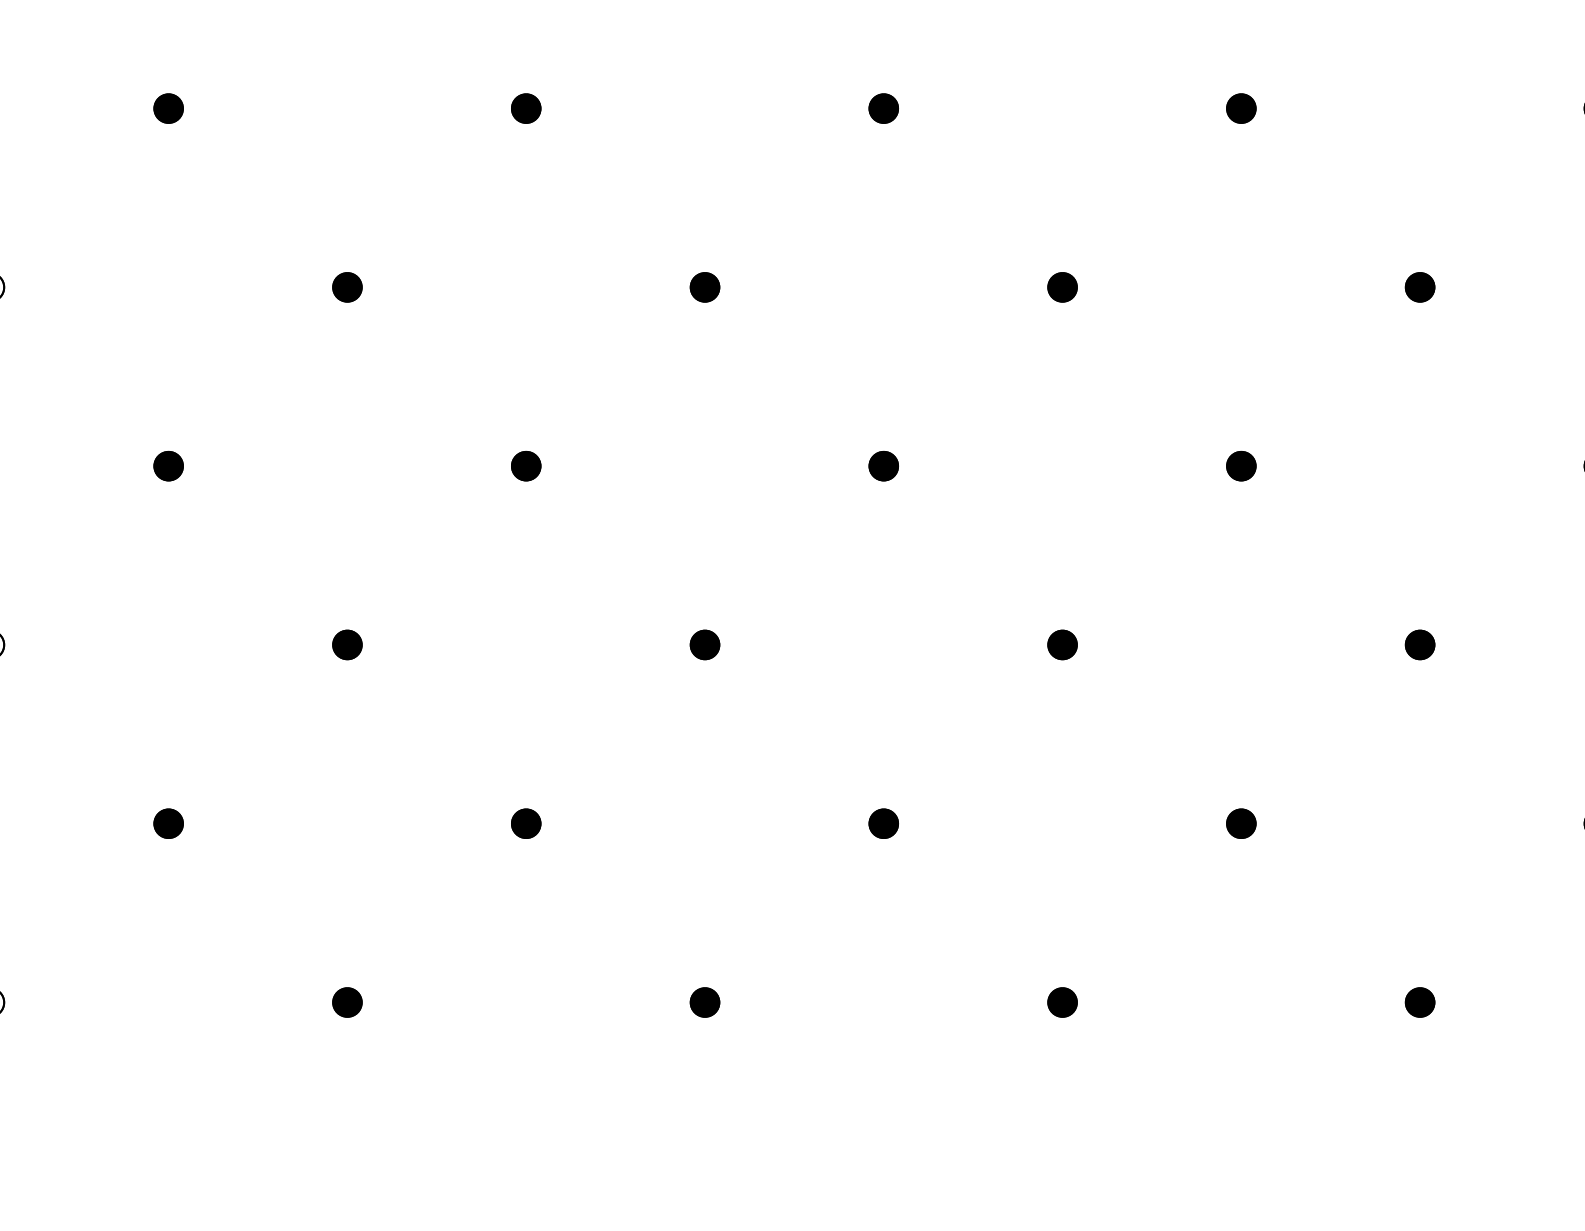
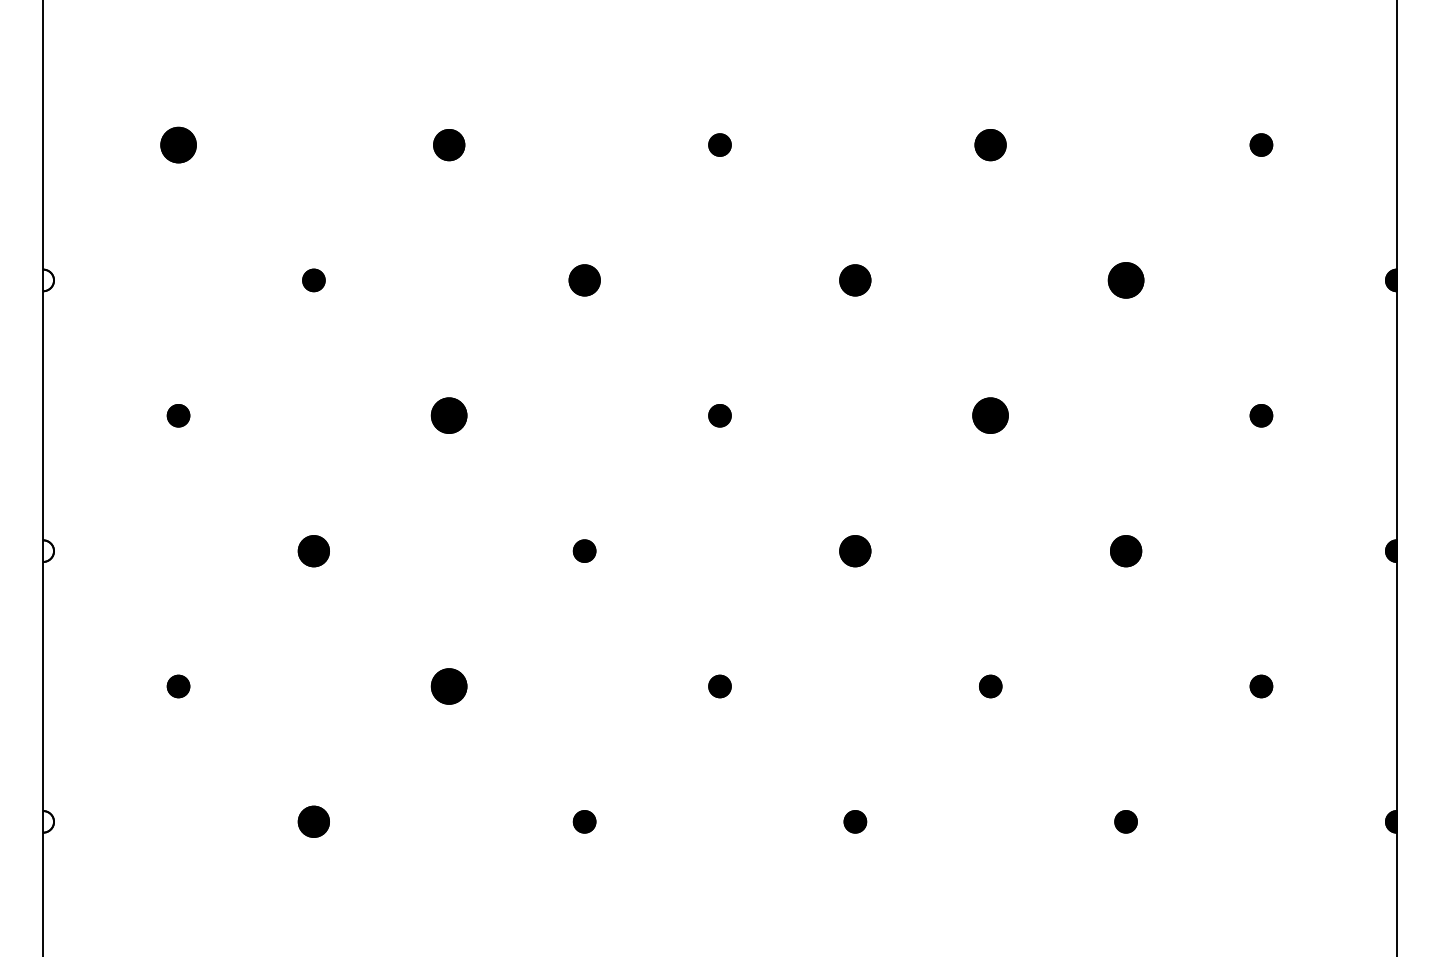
part: (168, 107) -> (178, 144), size x1.6
part: (526, 107) -> (449, 144), size x1.4
part: (1241, 107) -> (990, 144), size x1.4
part: (704, 287) -> (584, 280), size x1.4
part: (1062, 287) -> (855, 280), size x1.4
part: (1419, 287) -> (1125, 280), size x1.6
part: (526, 465) -> (449, 415), size x1.6
part: (1241, 465) -> (990, 415), size x1.6
part: (346, 644) -> (313, 550), size x1.4
part: (1062, 644) -> (855, 550), size x1.4
part: (1419, 644) -> (1125, 550), size x1.4
part: (526, 823) -> (449, 686), size x1.6
part: (346, 1002) -> (313, 821), size x1.4

